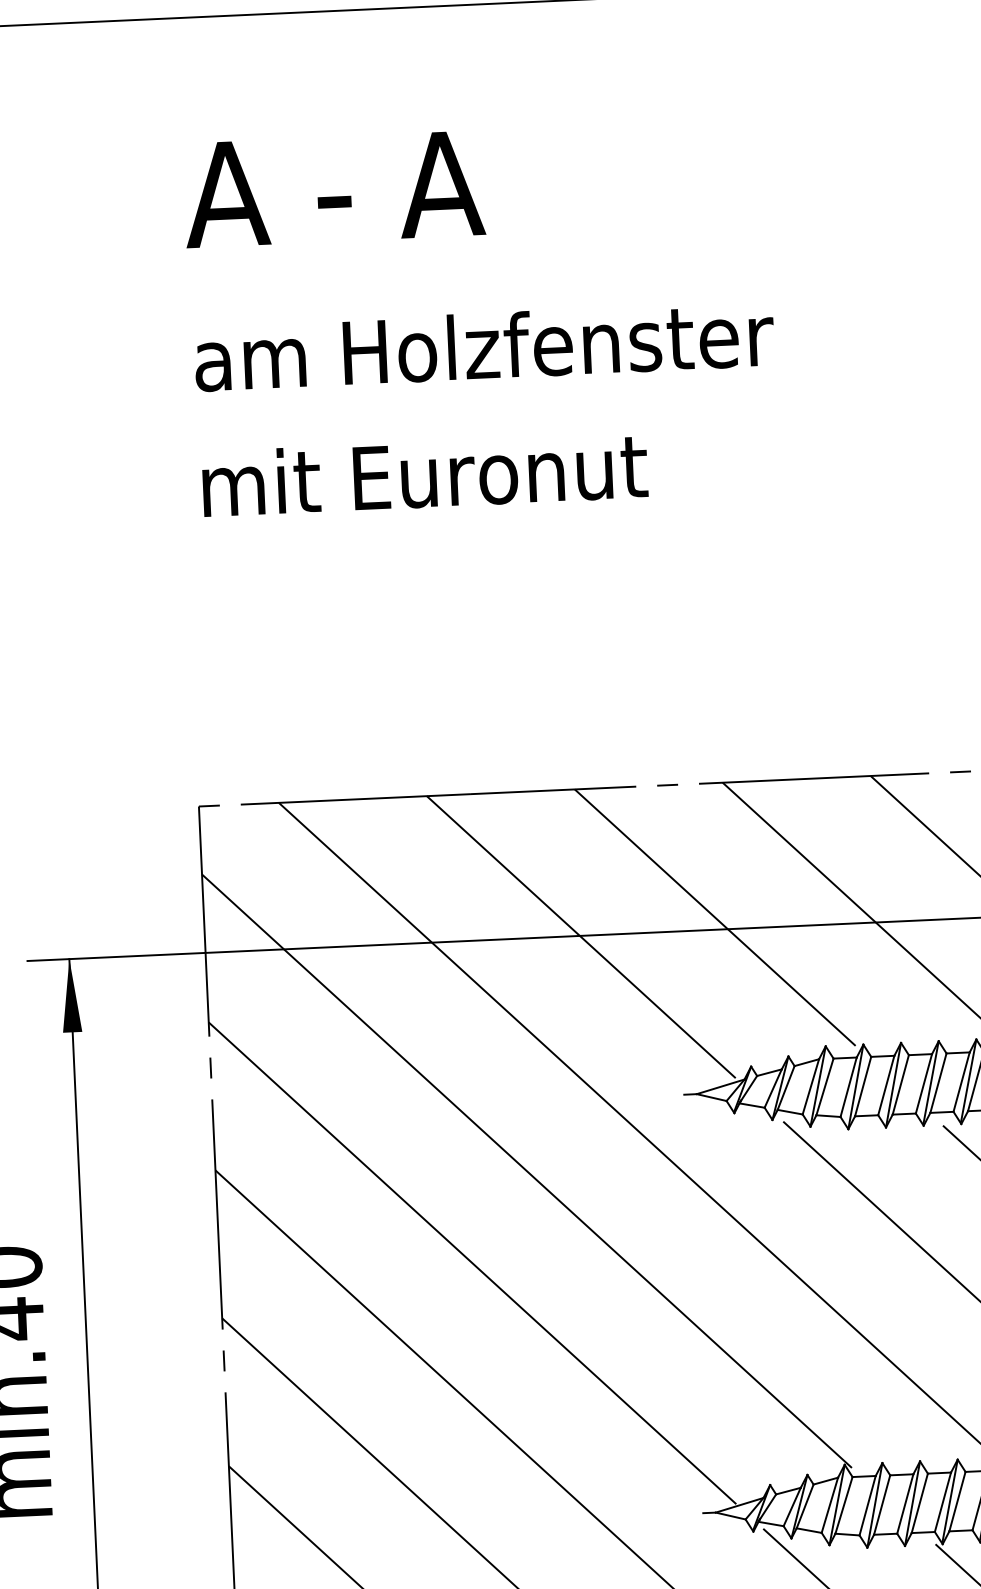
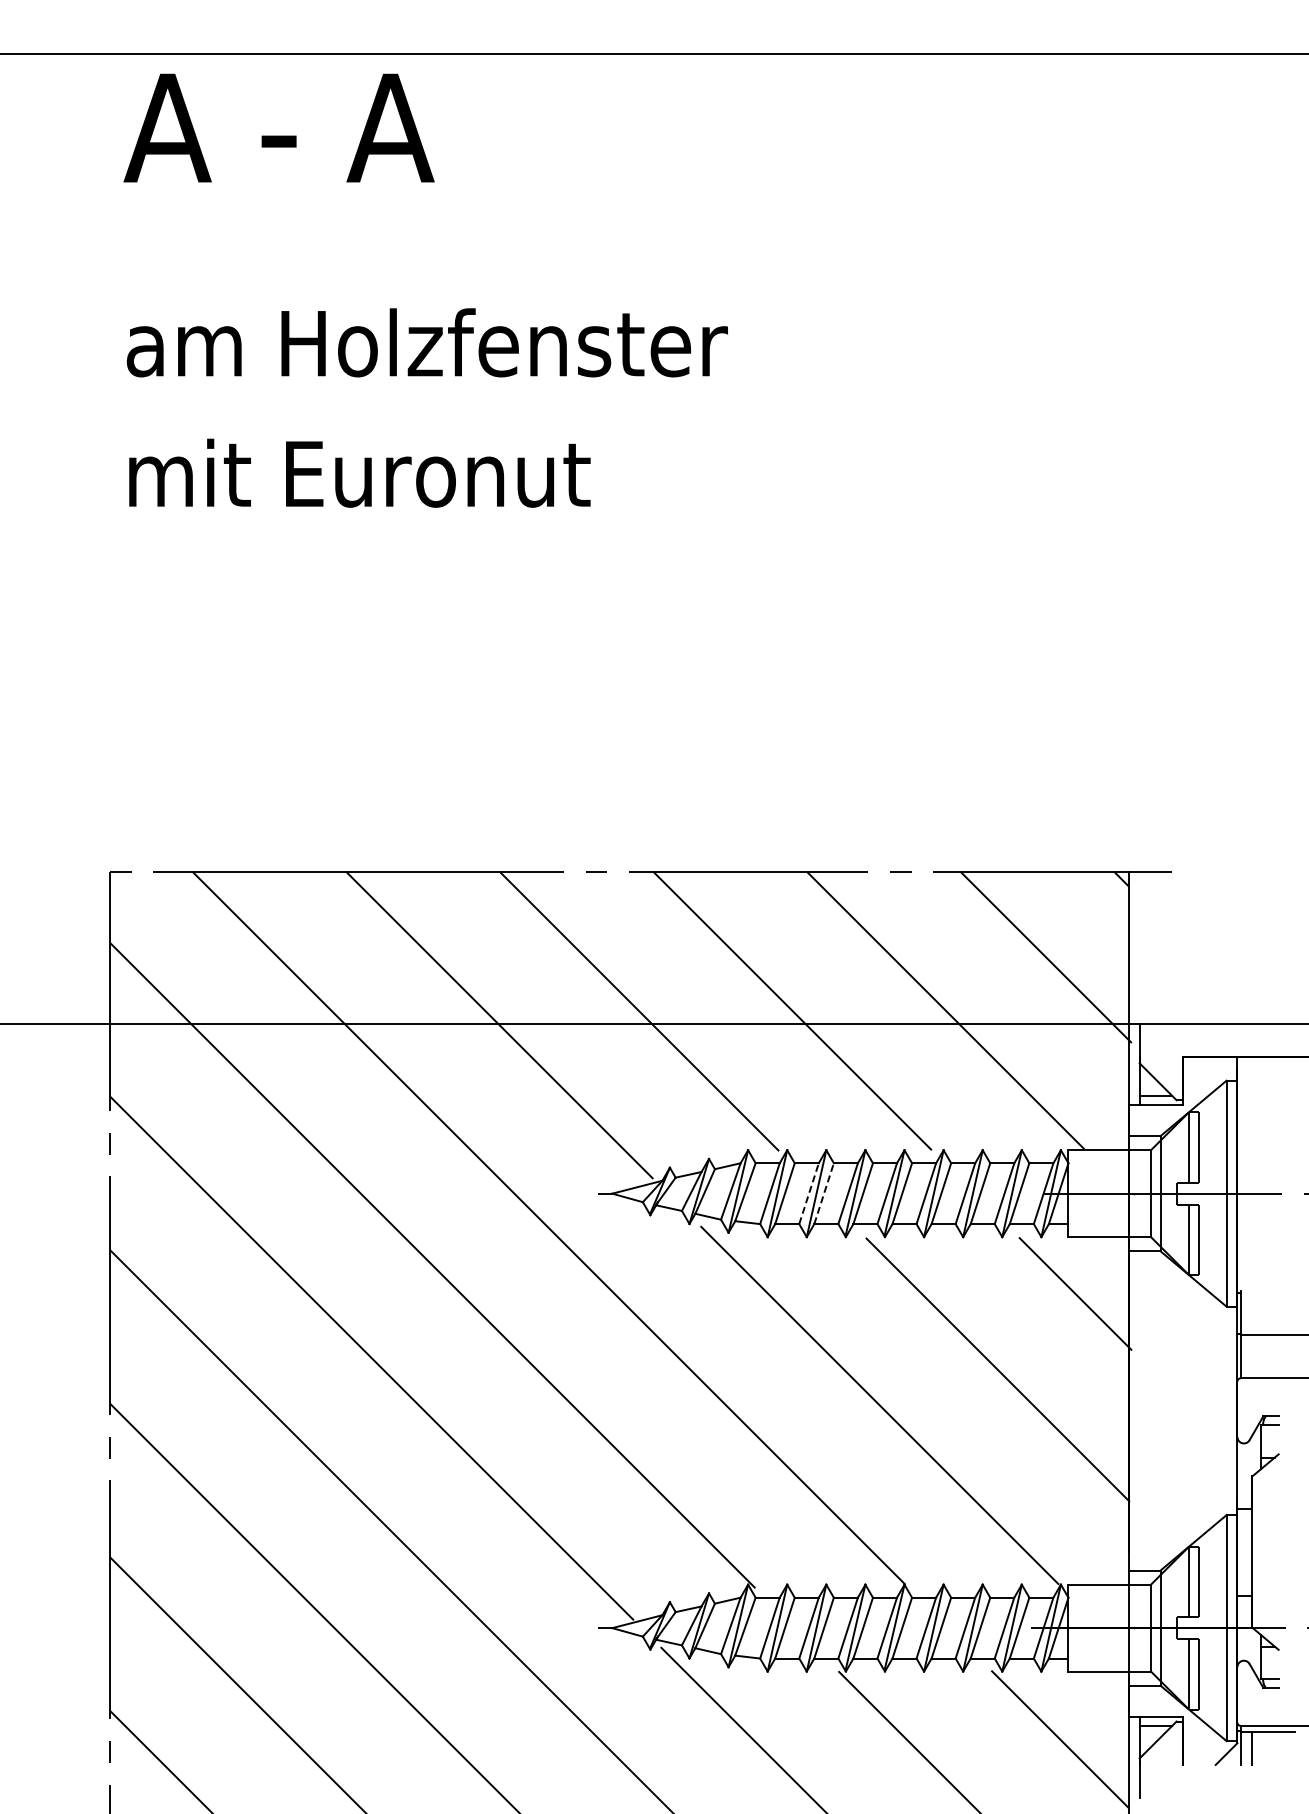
text: (333, 188) -> (278, 127), moved
text: (486, 408) -> (426, 407), moved
line: (901, 1084) -> (824, 1193), solid -> dashed
line: (886, 1085) -> (809, 1193), solid -> dashed

